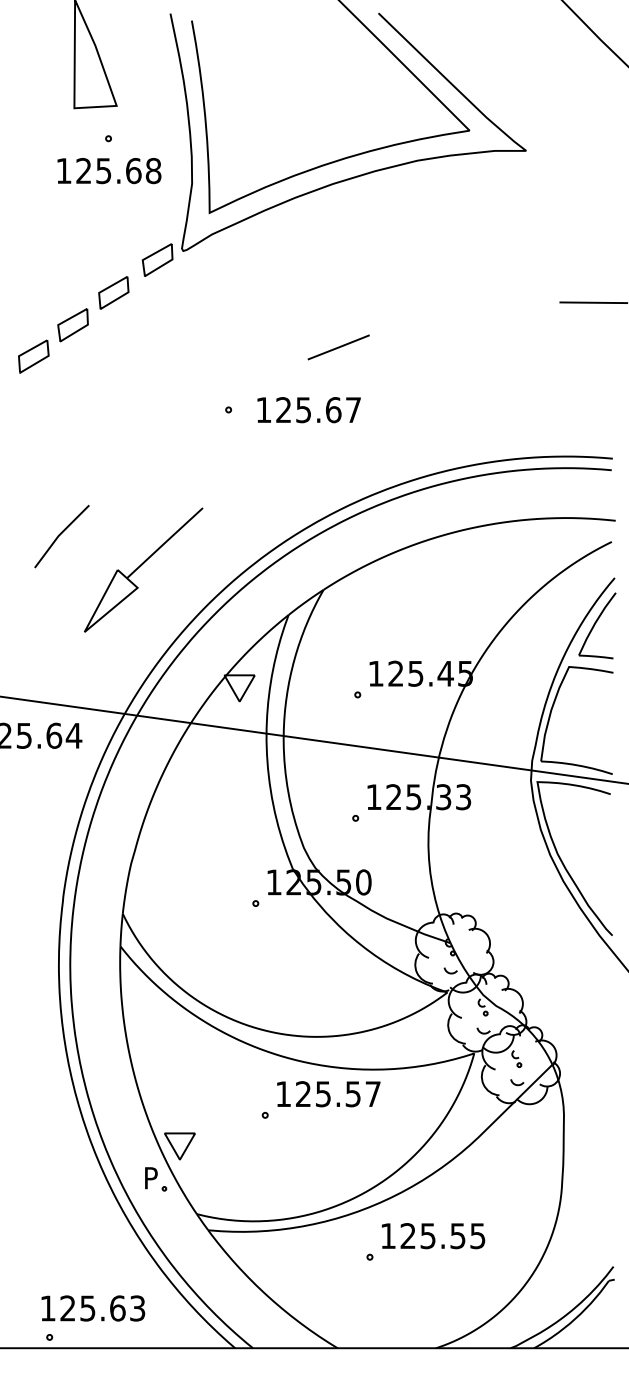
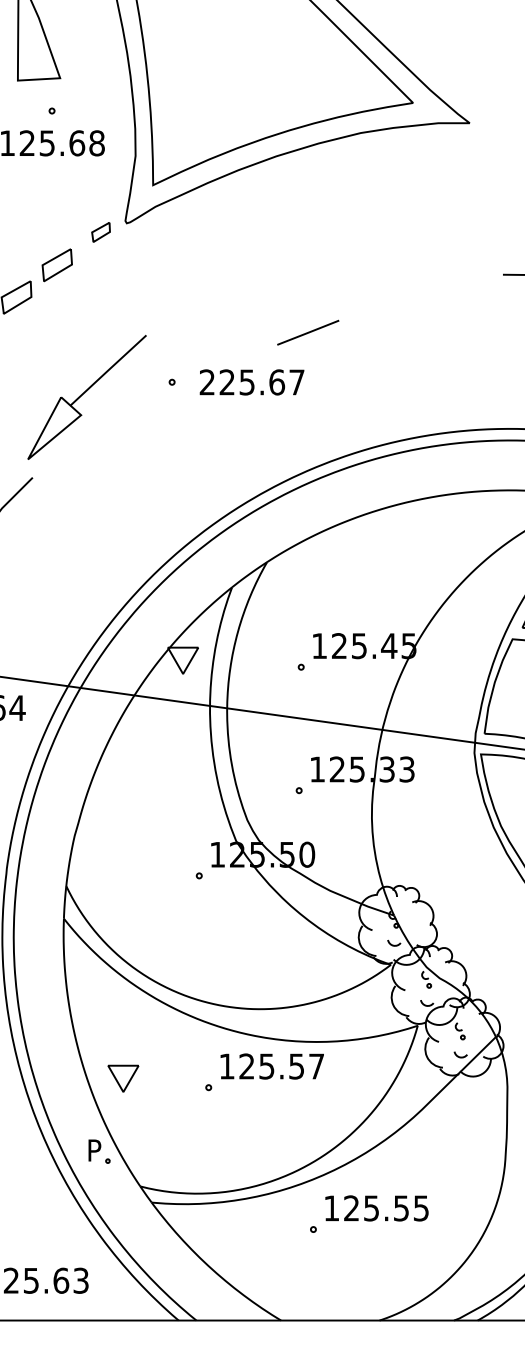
part: (157, 259) -> (100, 231), size x0.6
line: (338, 347) -> (307, 332), moved
text: (263, 409) -> (206, 381), 125.67 -> 225.67
part: (143, 569) -> (86, 396), moved
part: (179, 1146) -> (122, 1078), moved

